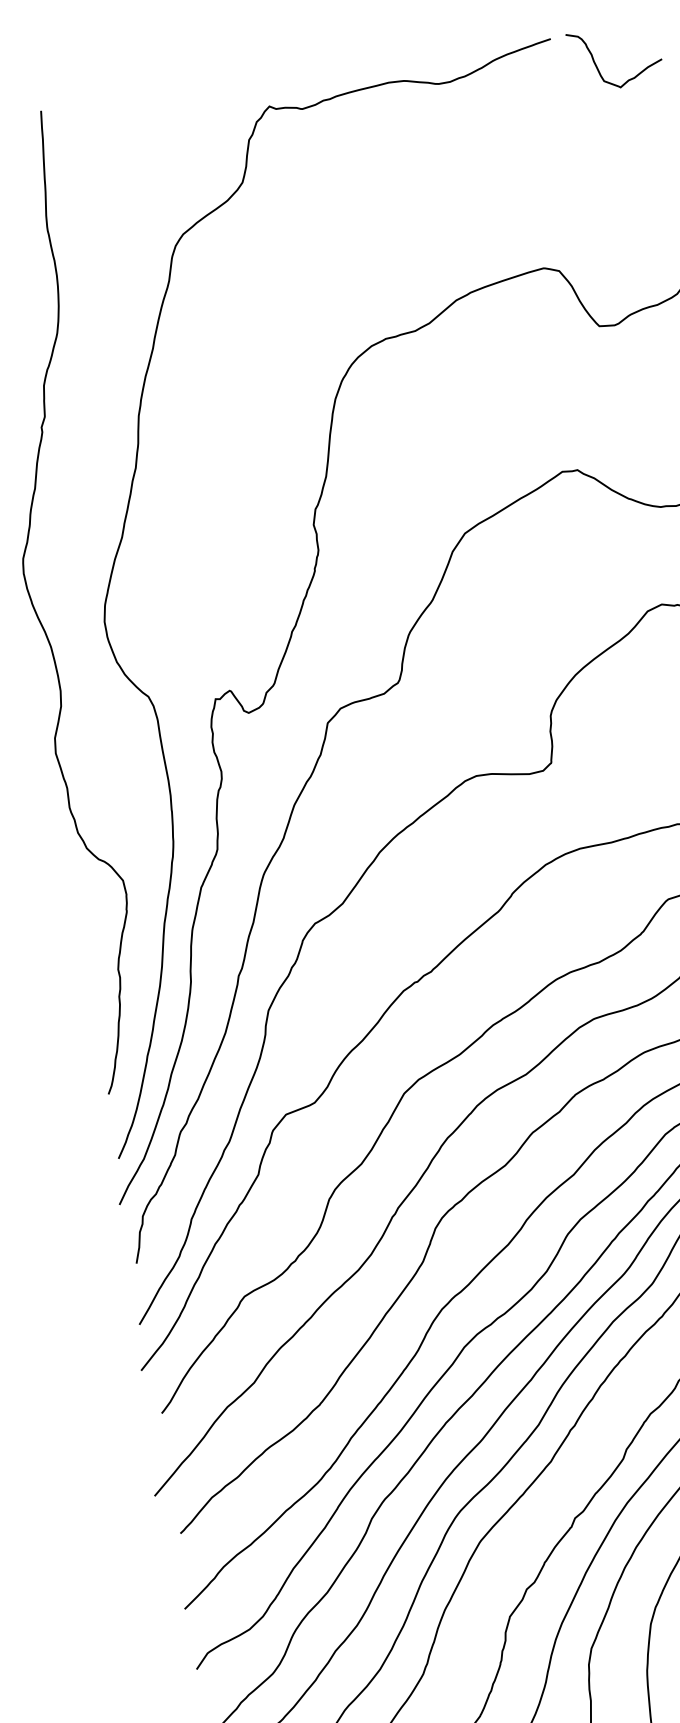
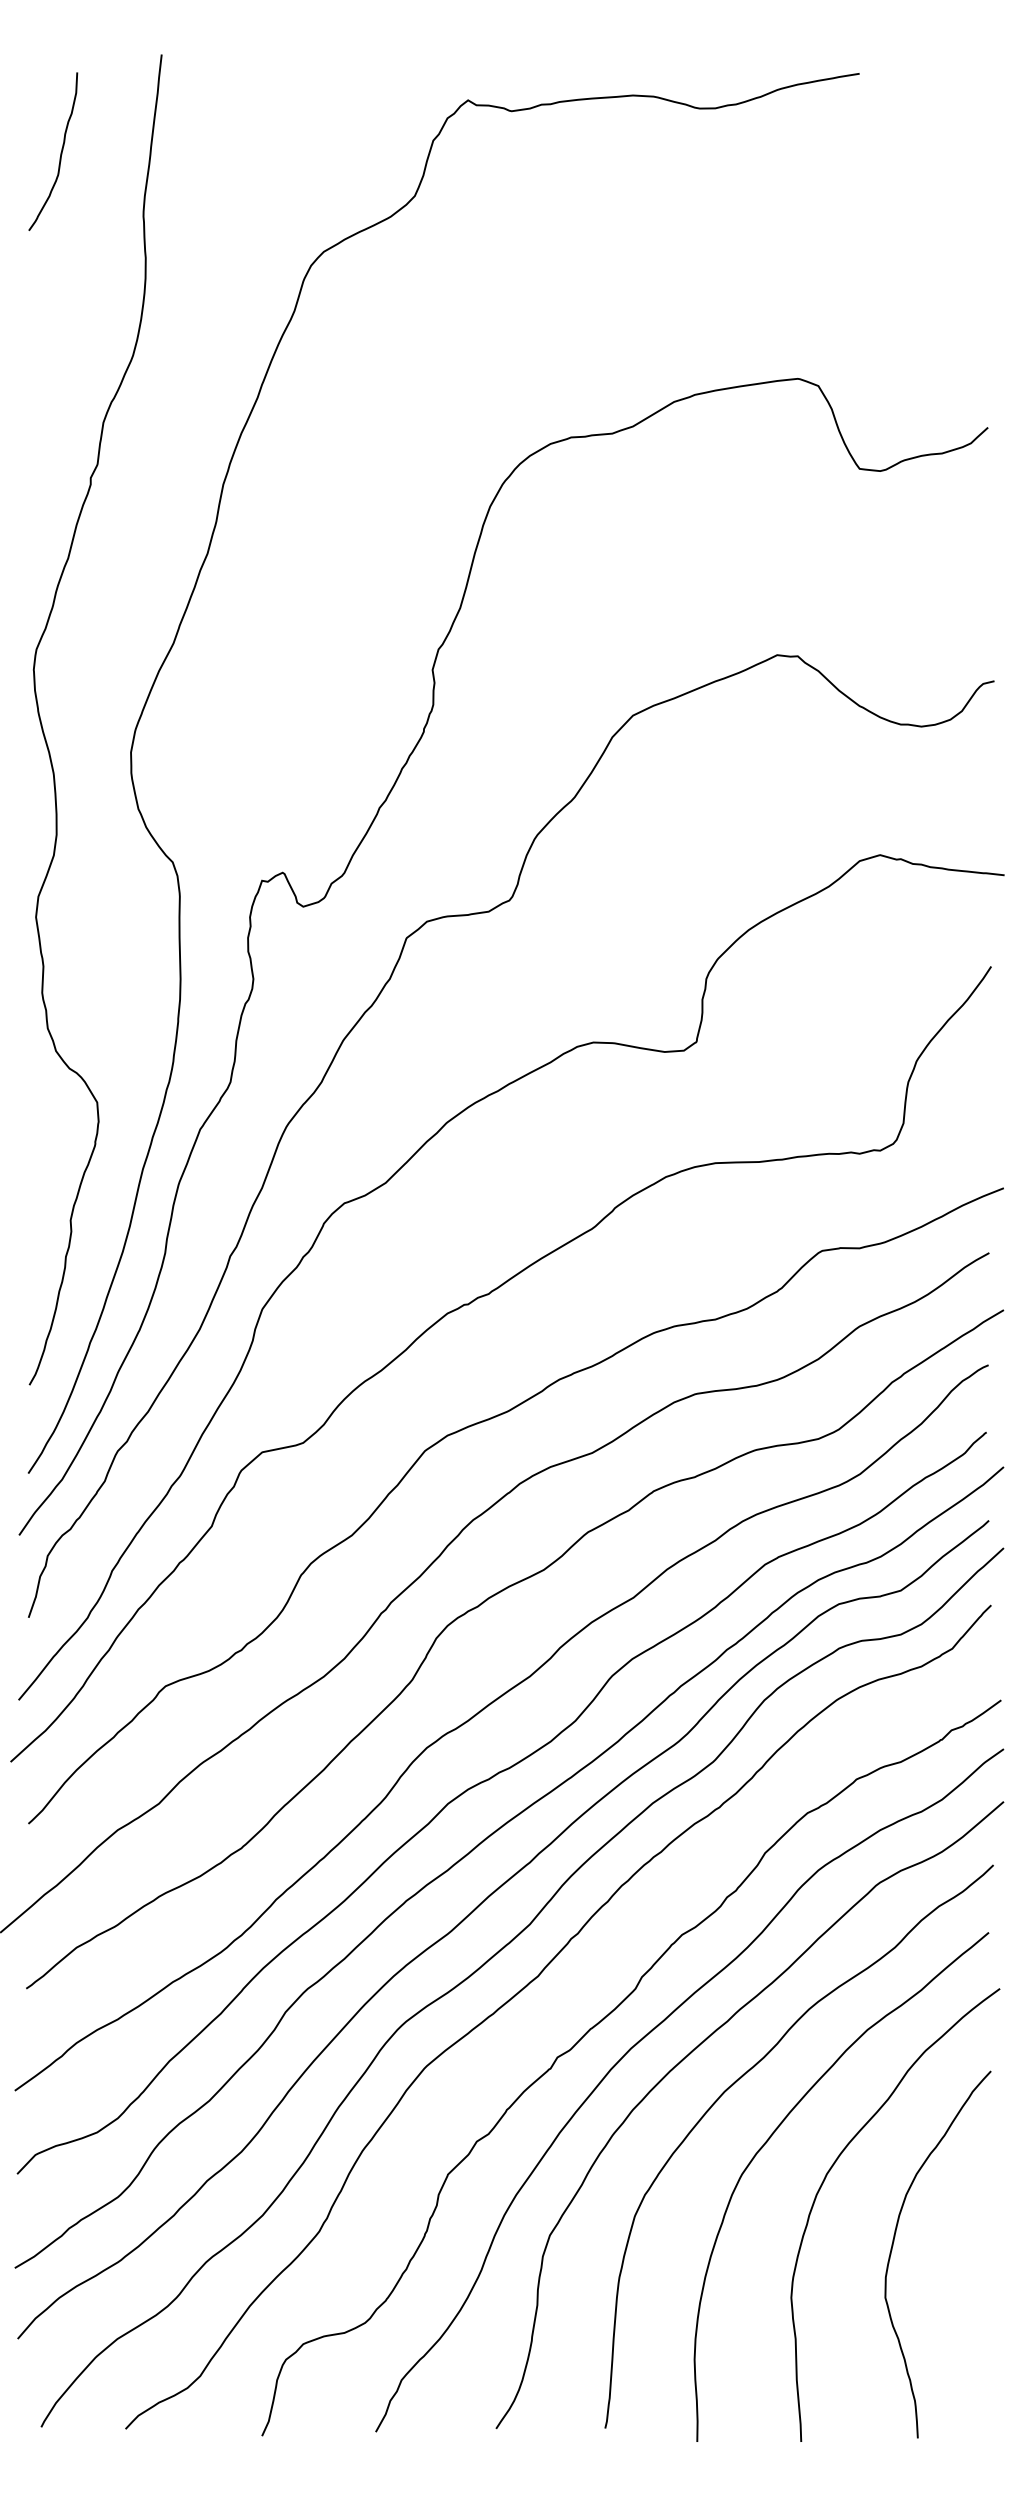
curve: (597, 66) -> (915, 120), removed

